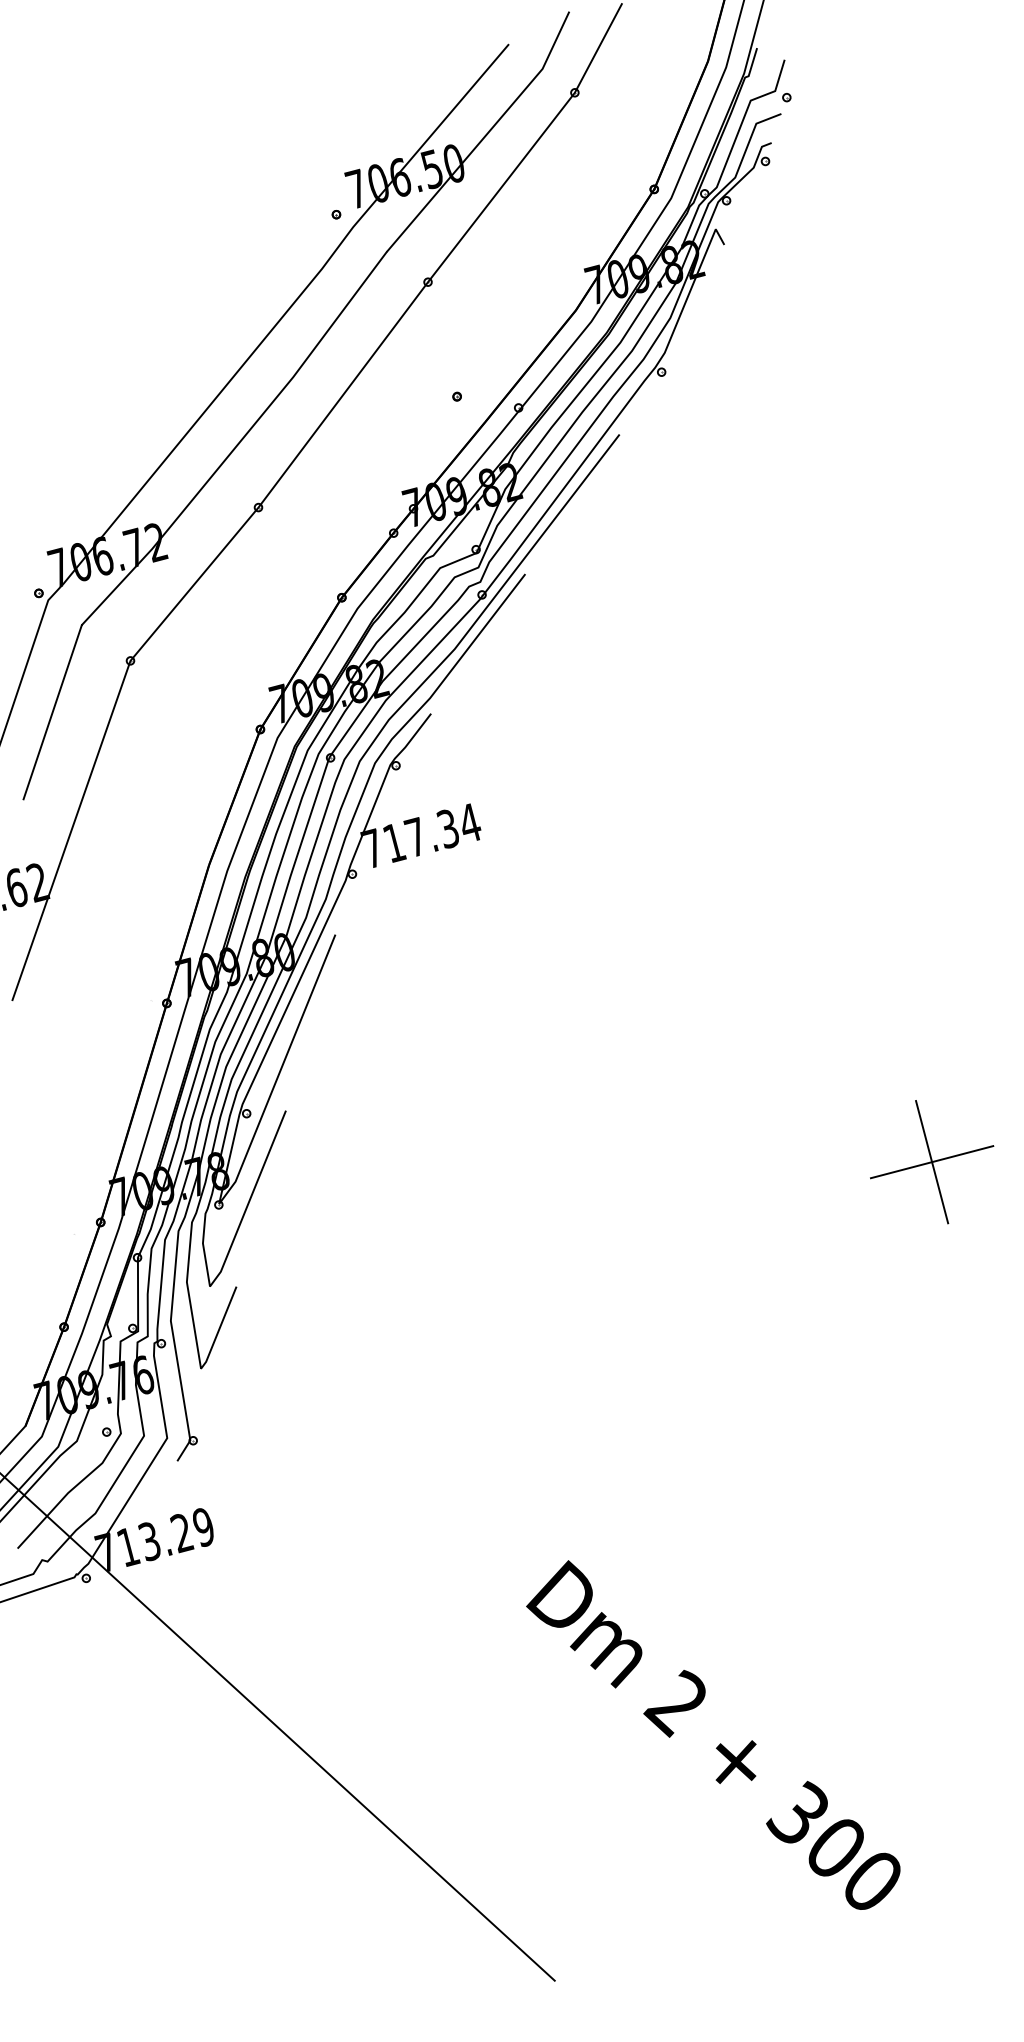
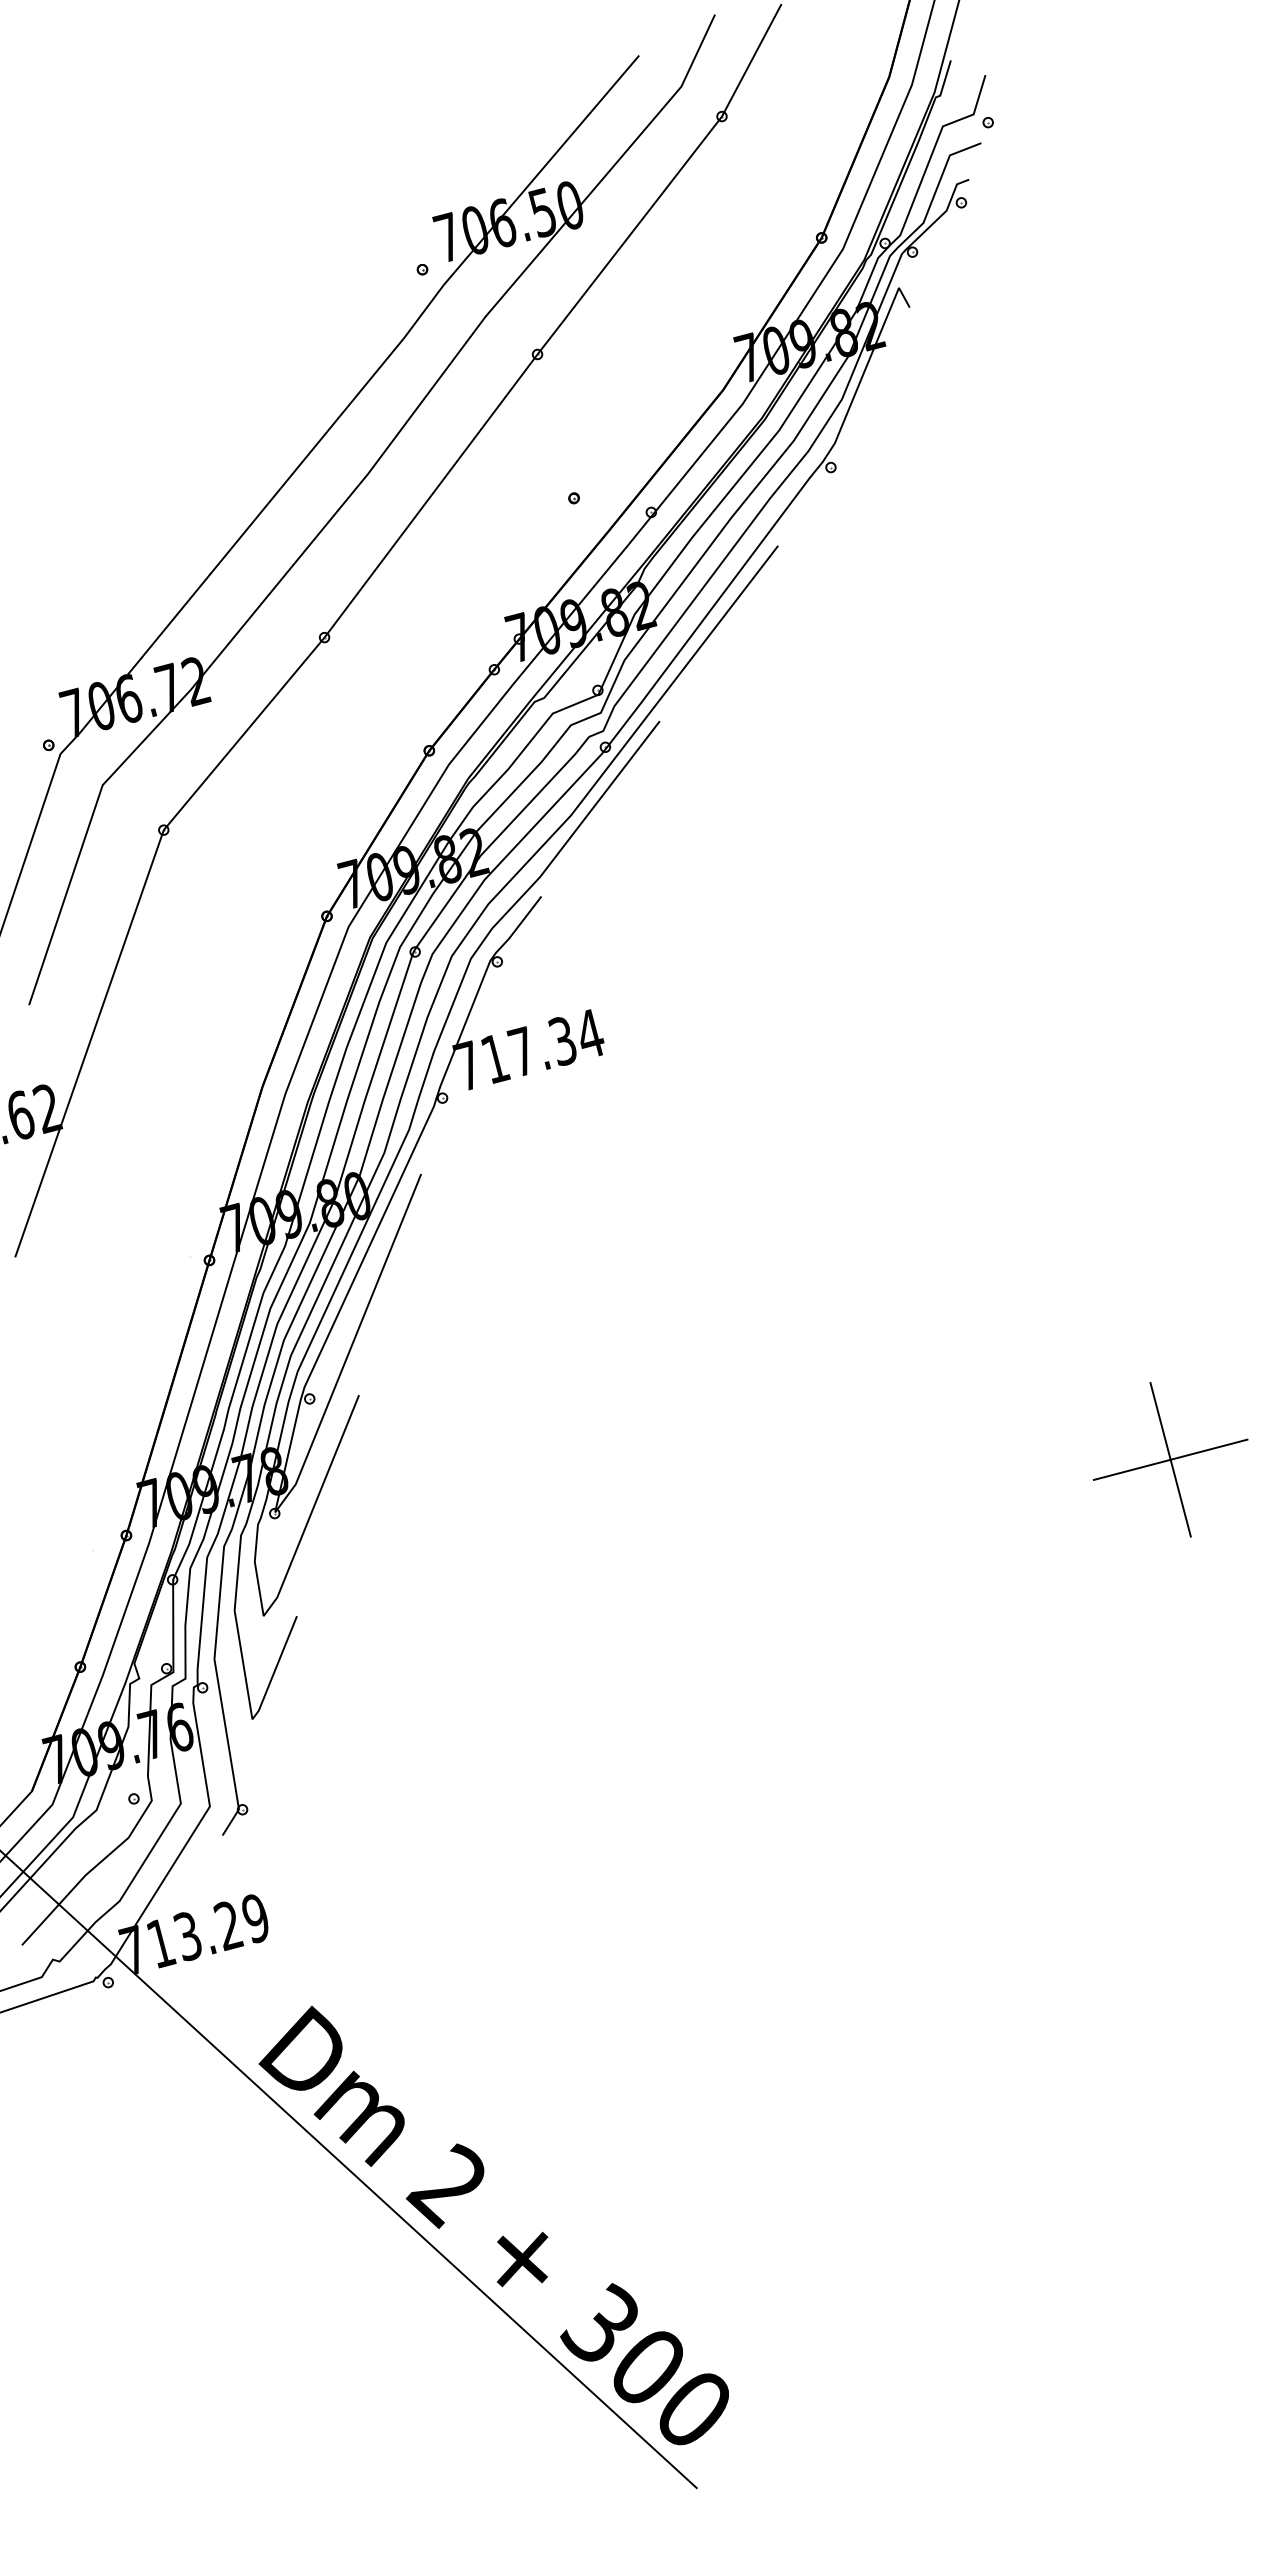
text: (713, 1735) -> (493, 2225), moved

